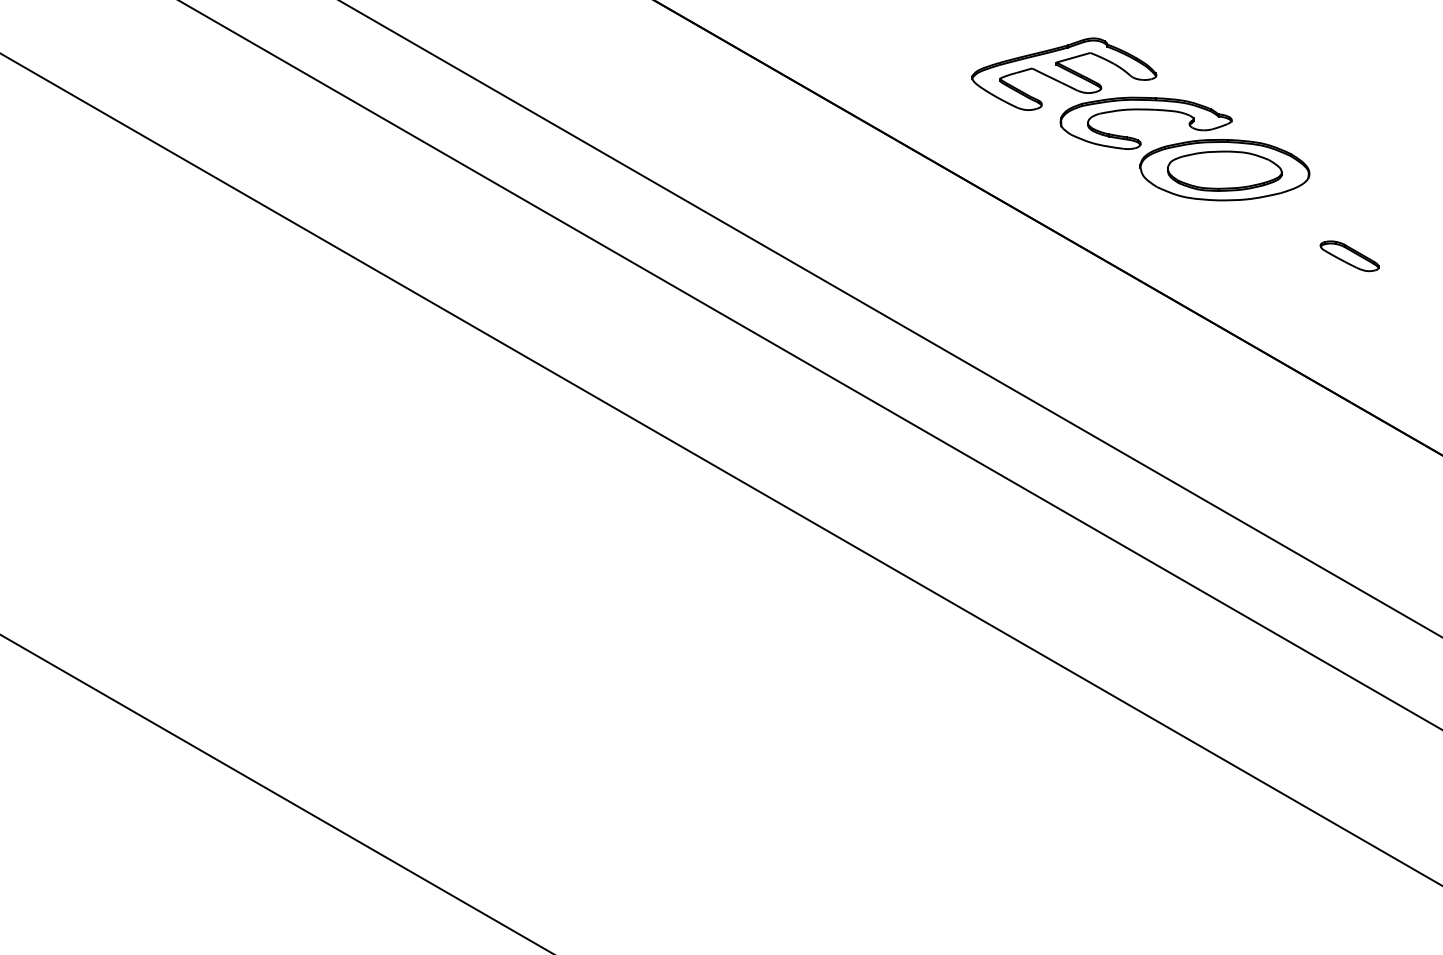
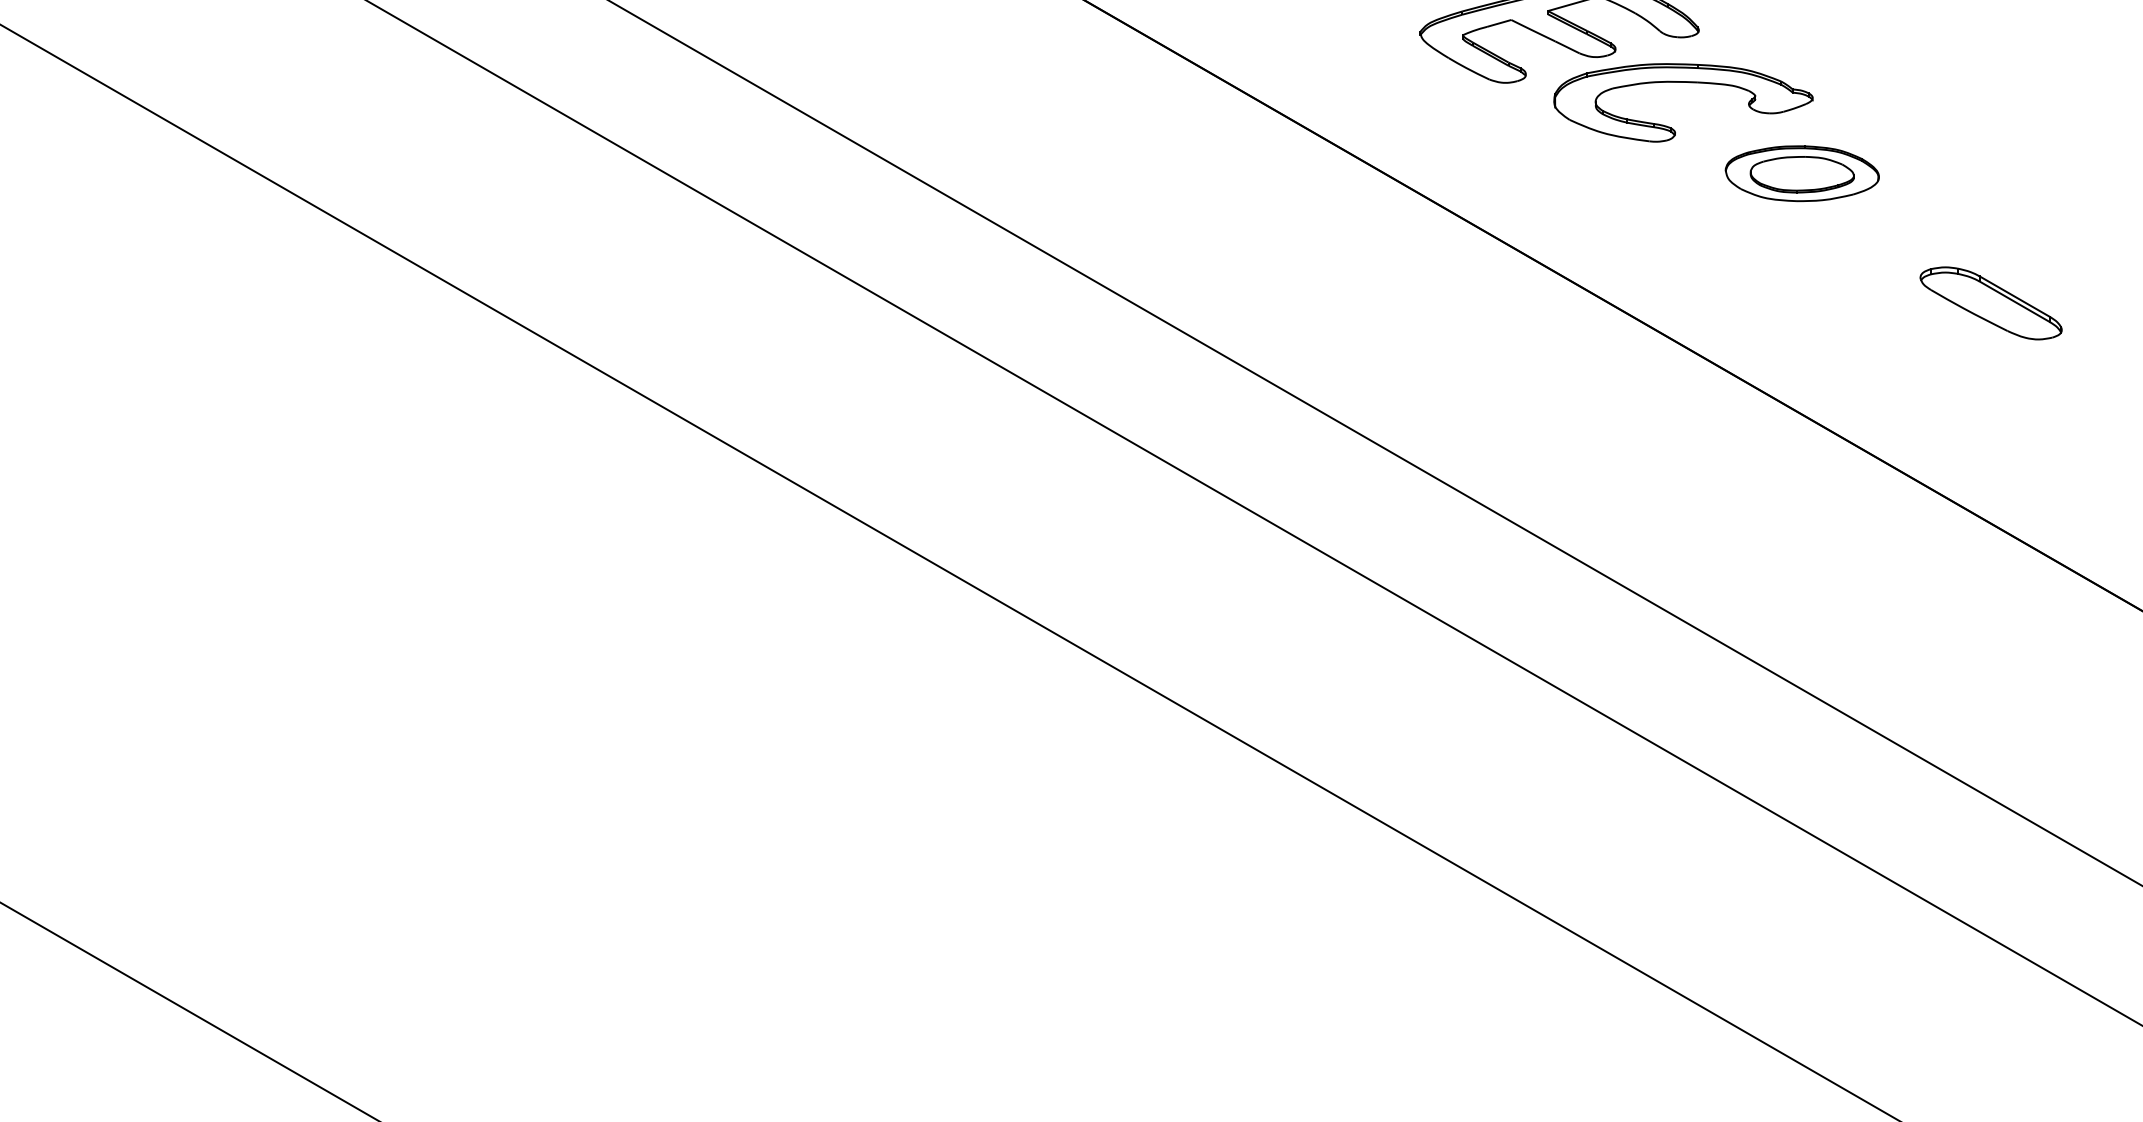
part: (1224, 170) -> (1801, 174), size x0.6
part: (1349, 256) -> (1990, 303), size x1.6

